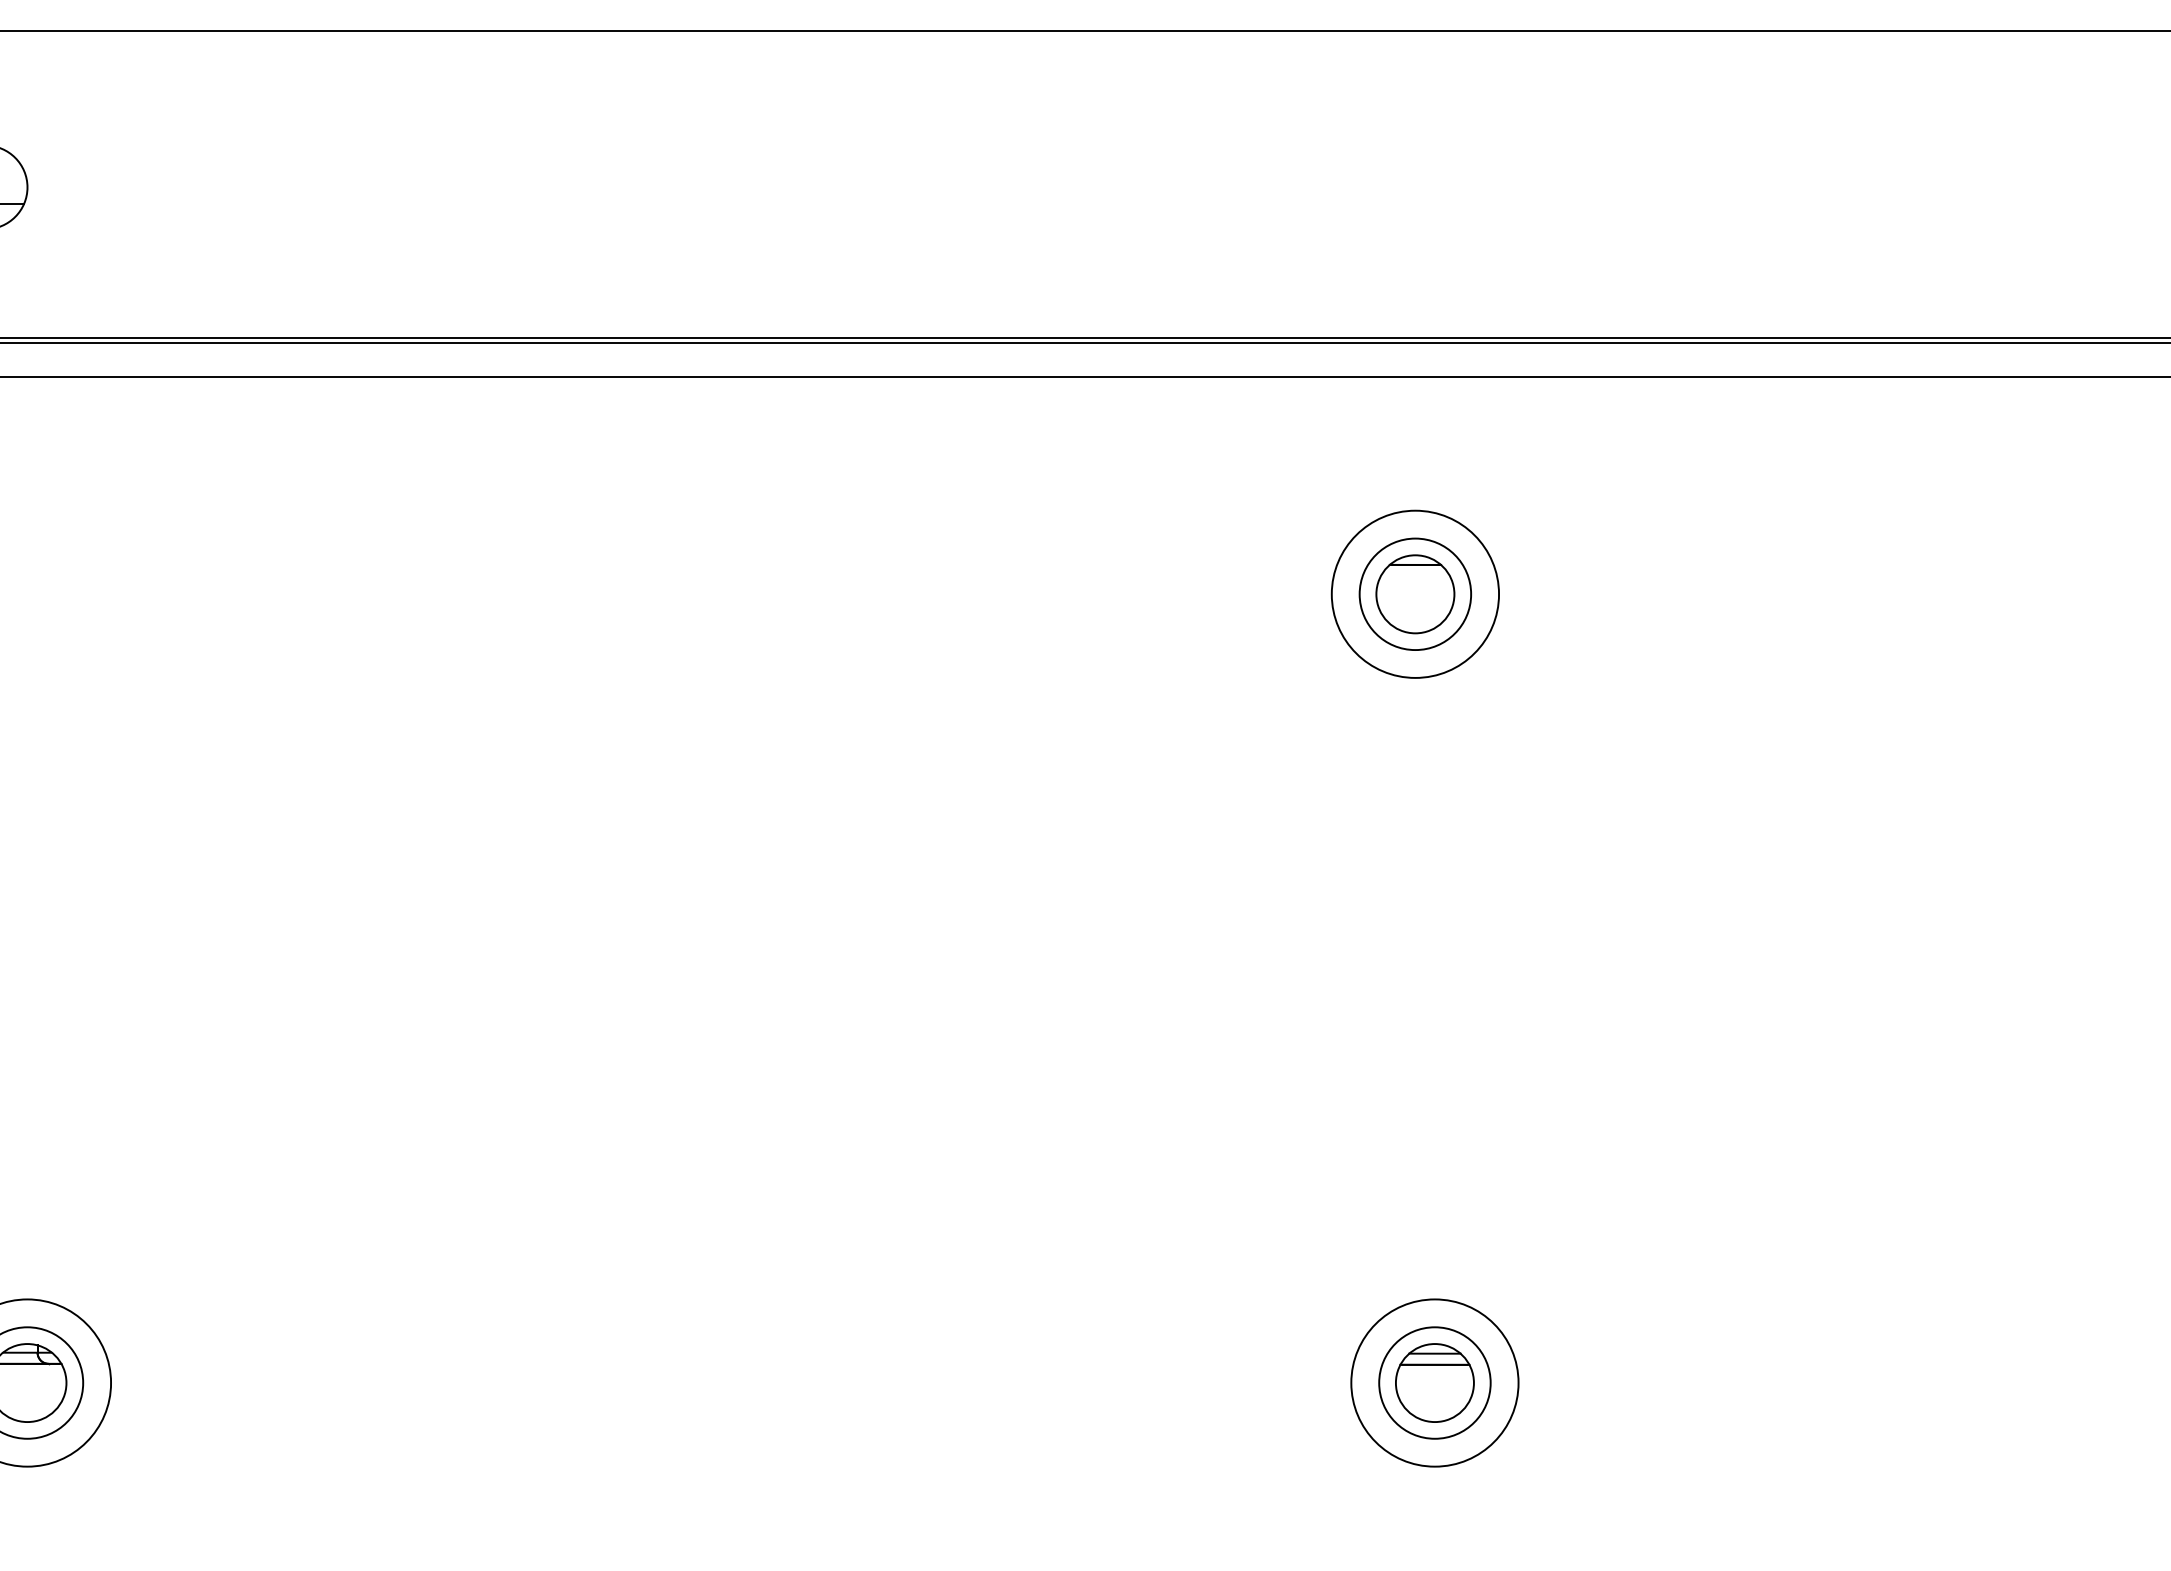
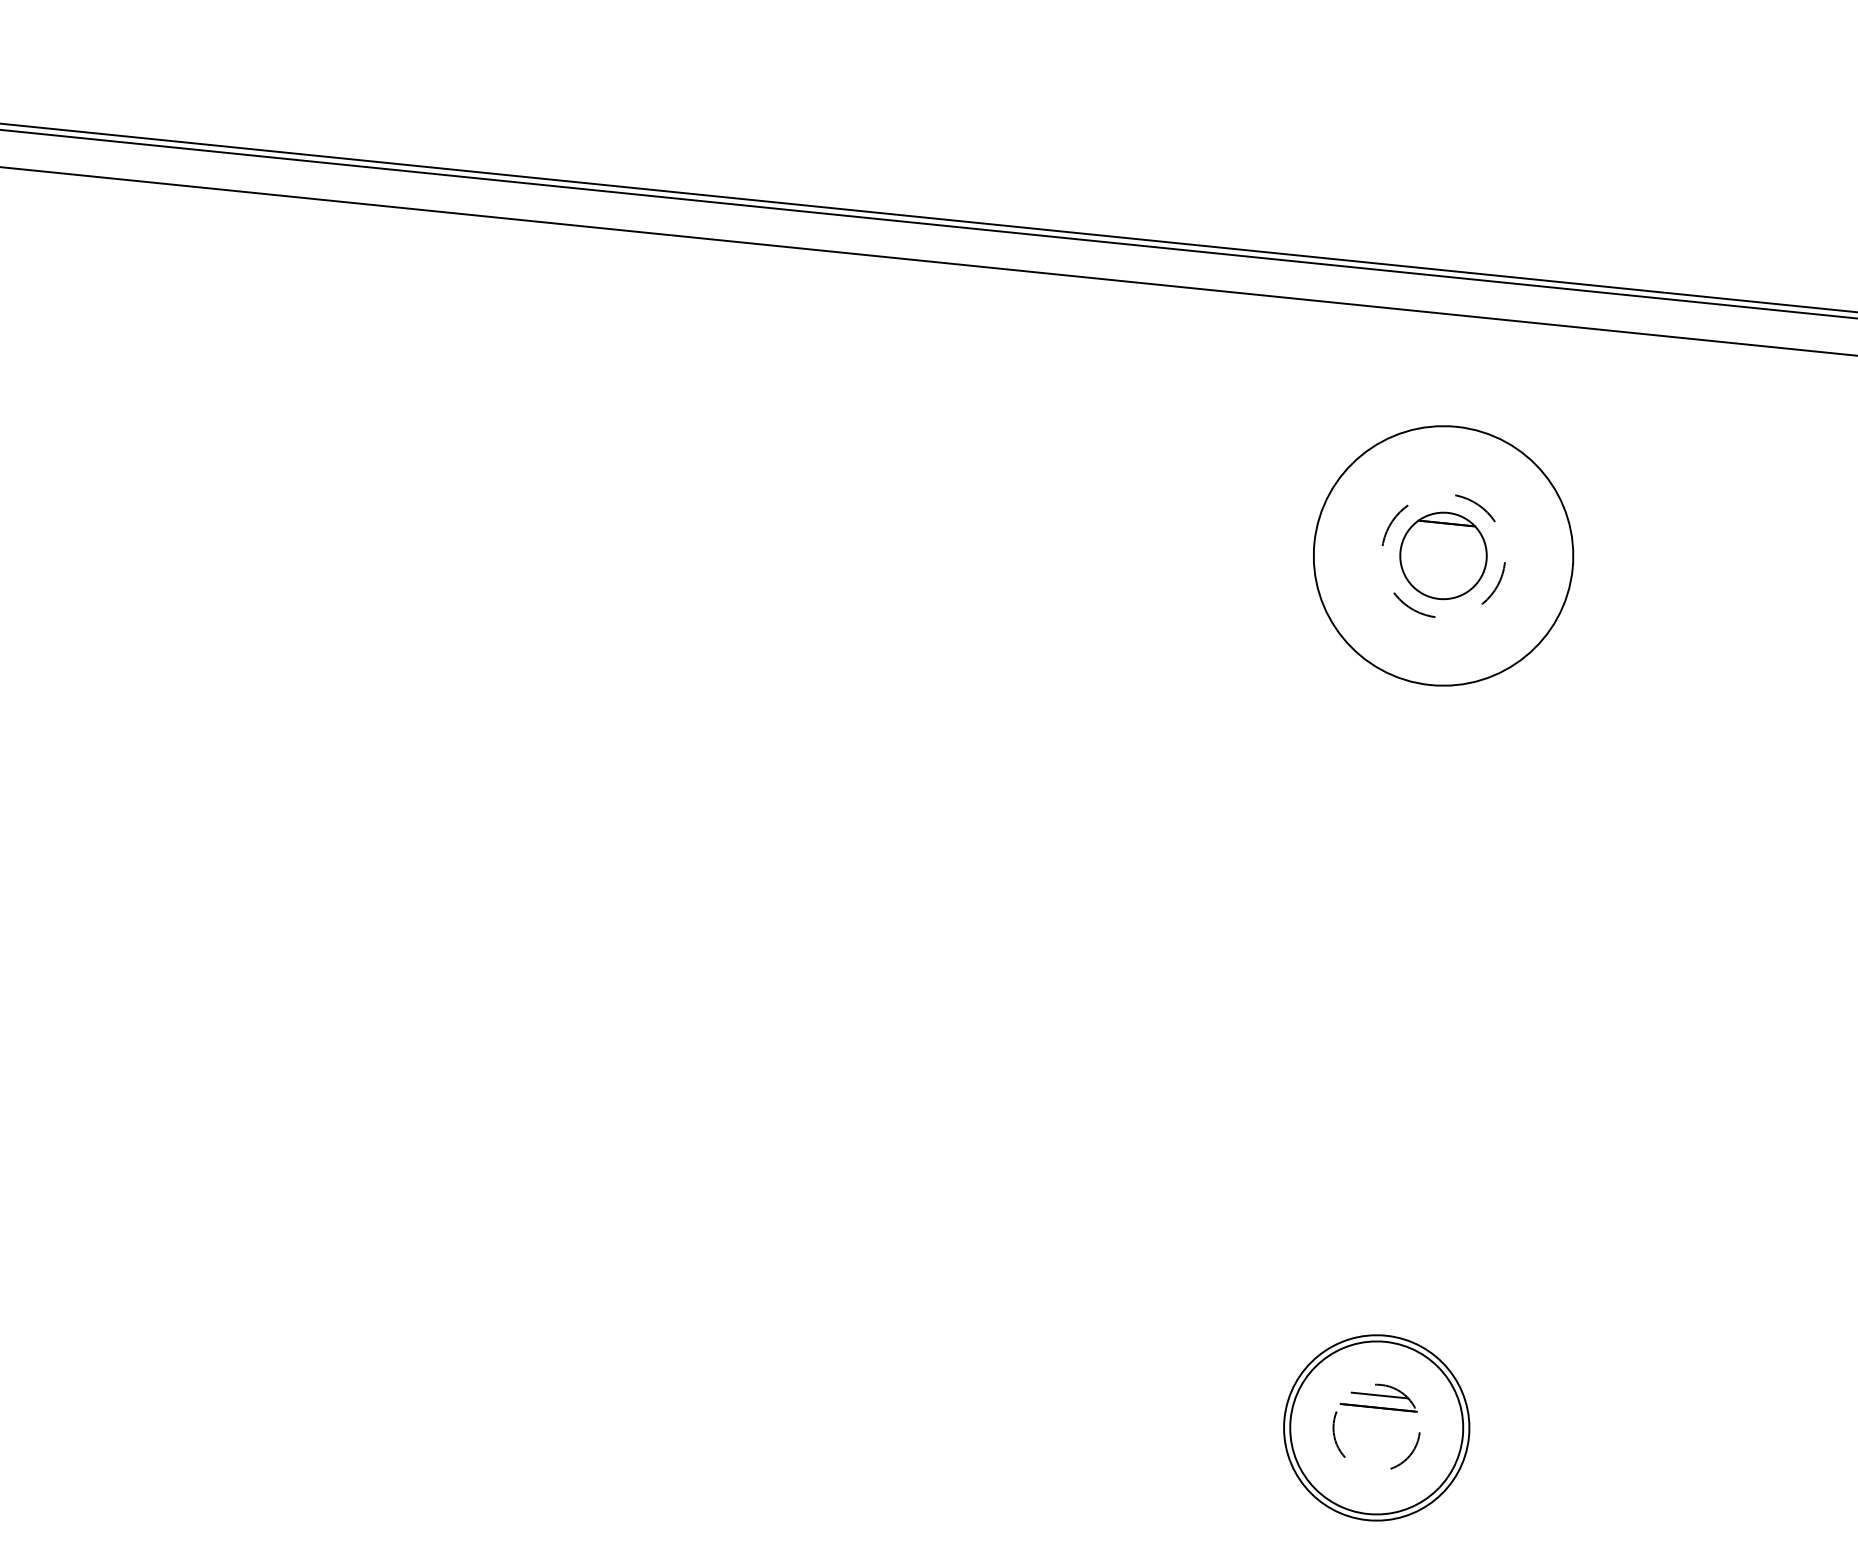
circle: (1415, 593) -> (1443, 555), size x1.4
circle: (1415, 594) -> (1443, 556), solid -> dashed
circle: (1434, 1382) -> (1376, 1427), size x1.4
circle: (1434, 1383) -> (1376, 1428), solid -> dashed

